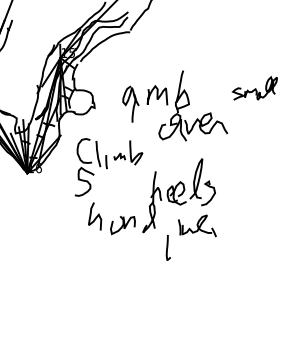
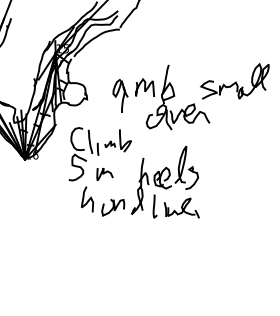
part: (254, 88) -> (234, 81), size x1.67
curve: (113, 188) -> (104, 173), added
curve: (167, 247) -> (154, 206), moved

